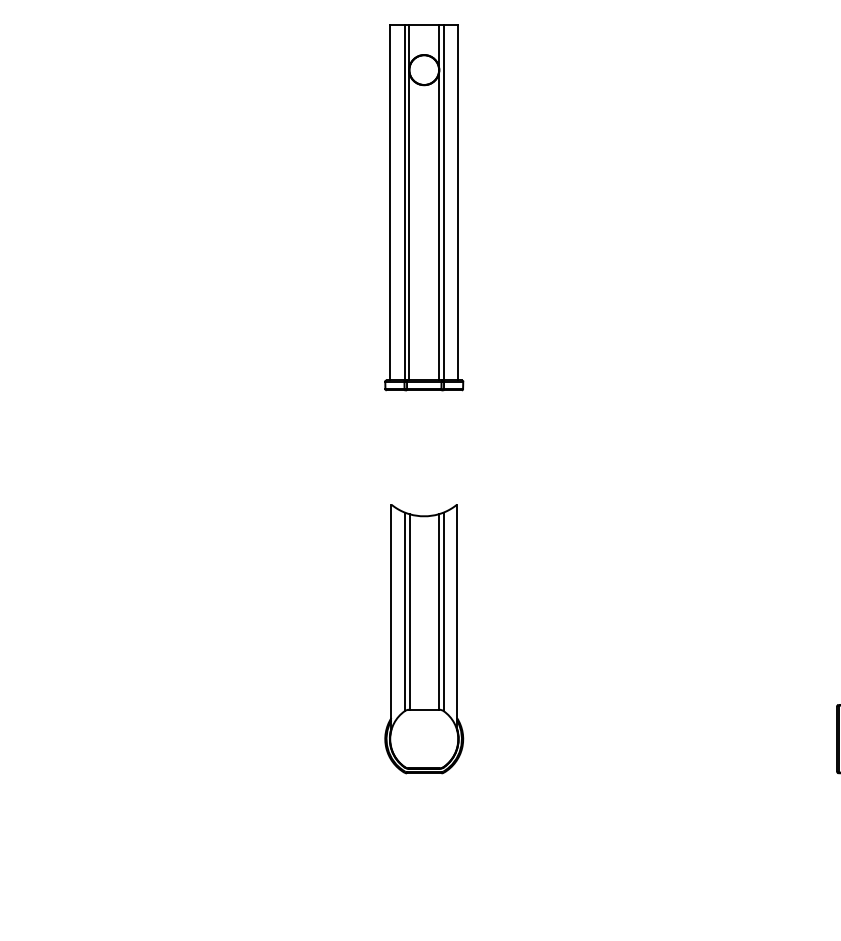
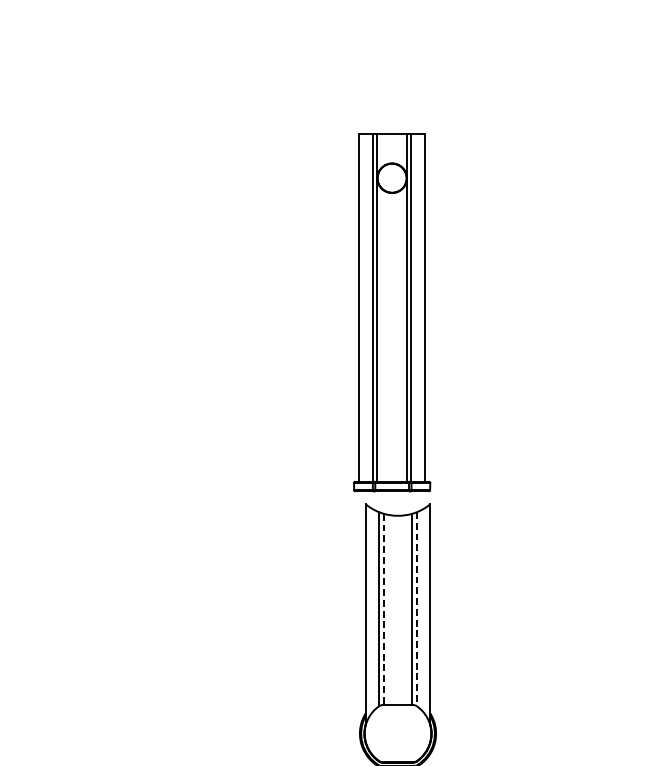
part: (424, 207) -> (392, 312), moved
line: (409, 612) -> (383, 609), solid -> dashed
line: (443, 612) -> (416, 609), solid -> dashed

